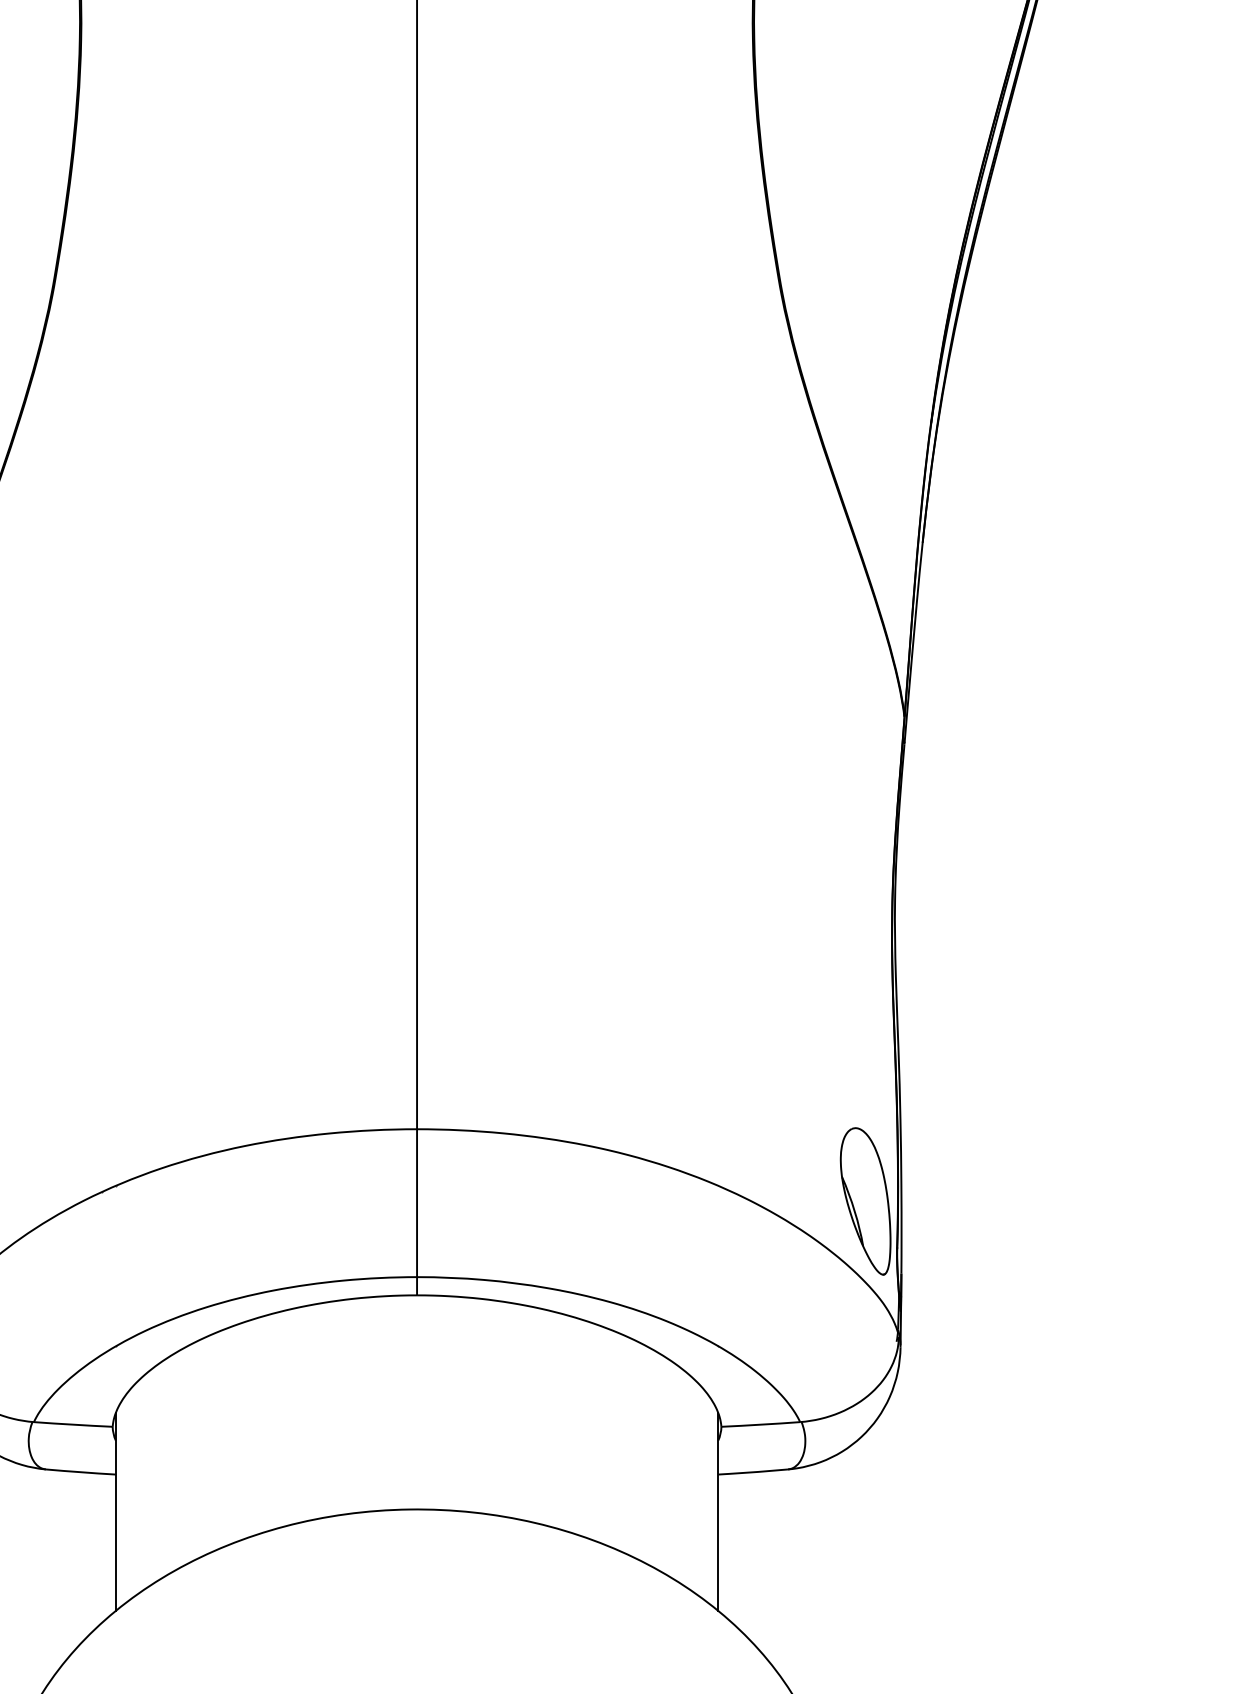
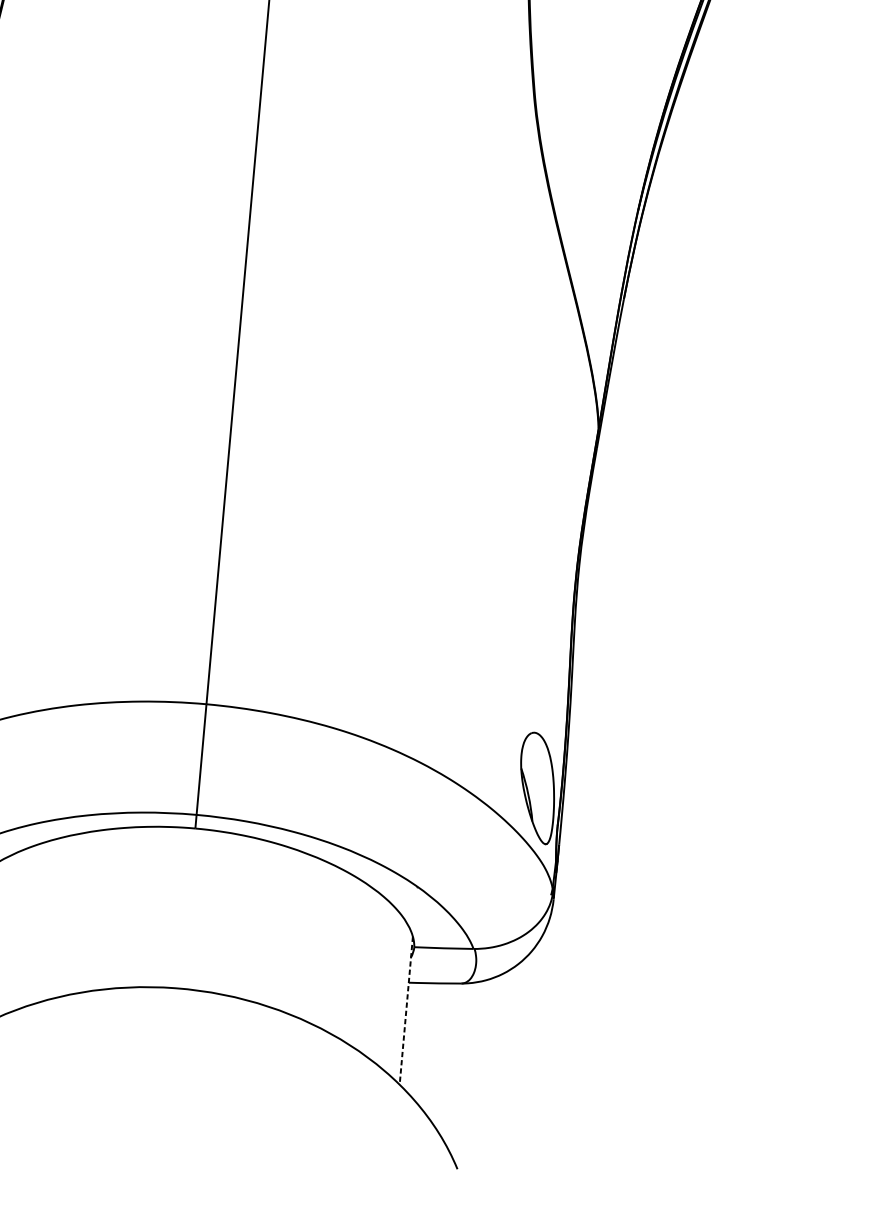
line: (718, 1511) -> (406, 1010), solid -> dashed

